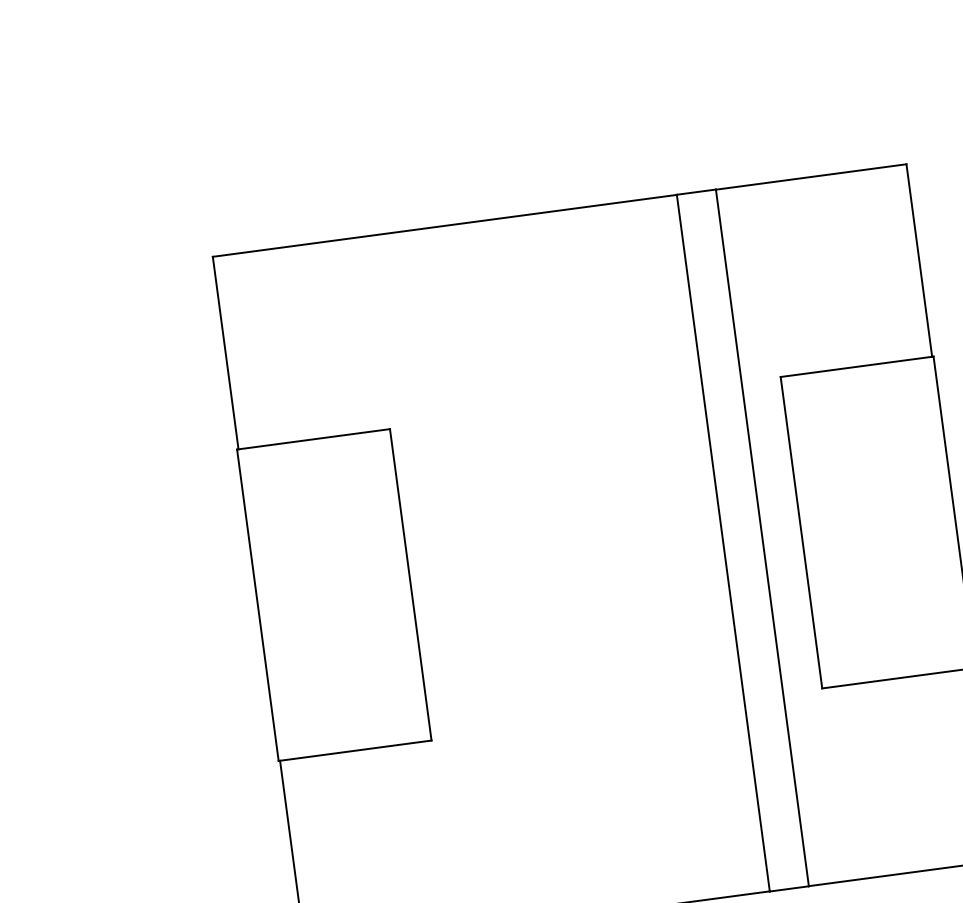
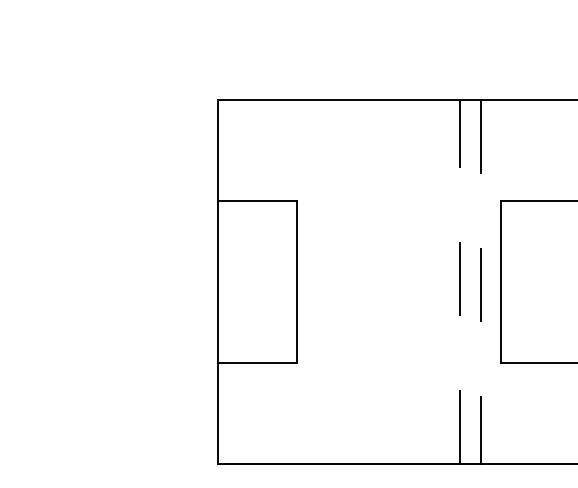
line: (761, 537) -> (480, 281), solid -> dashed
line: (723, 542) -> (460, 281), solid -> dashed

